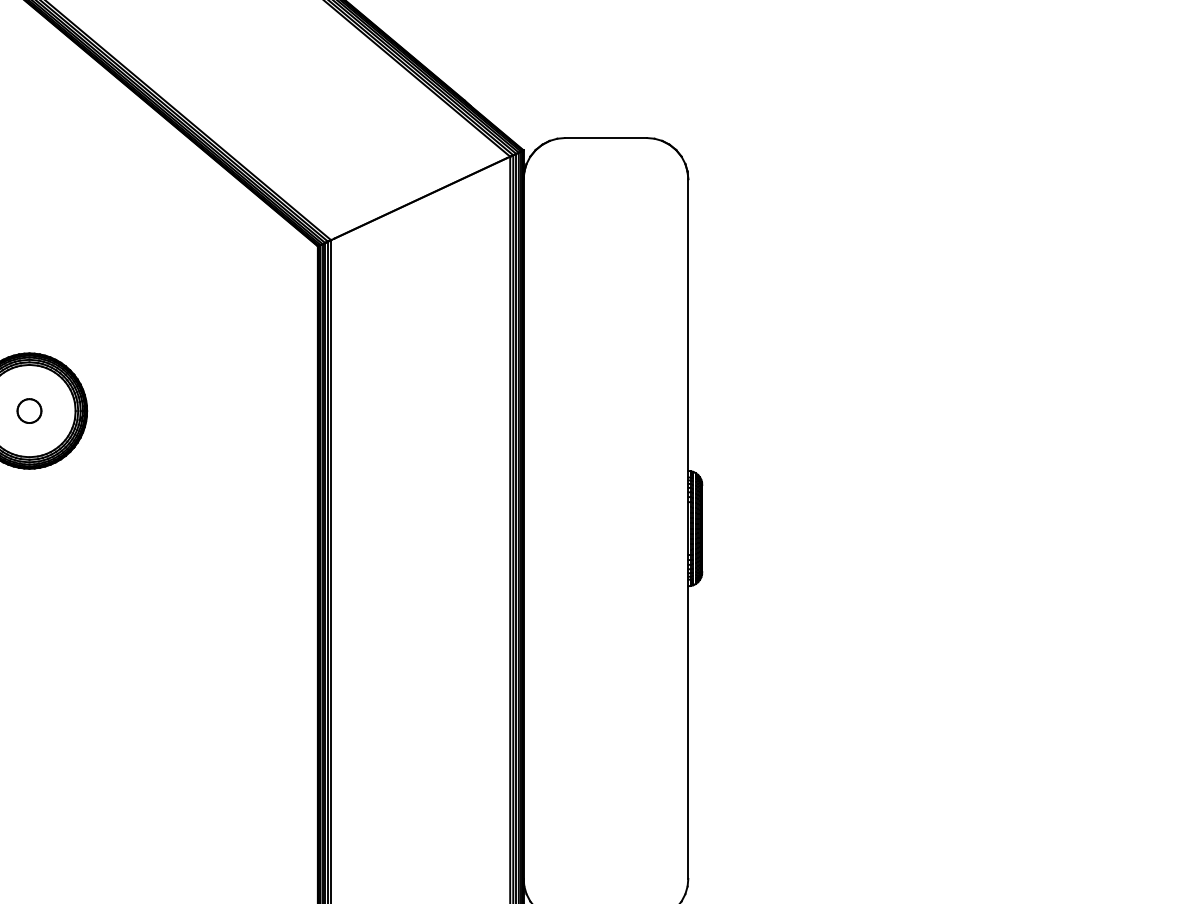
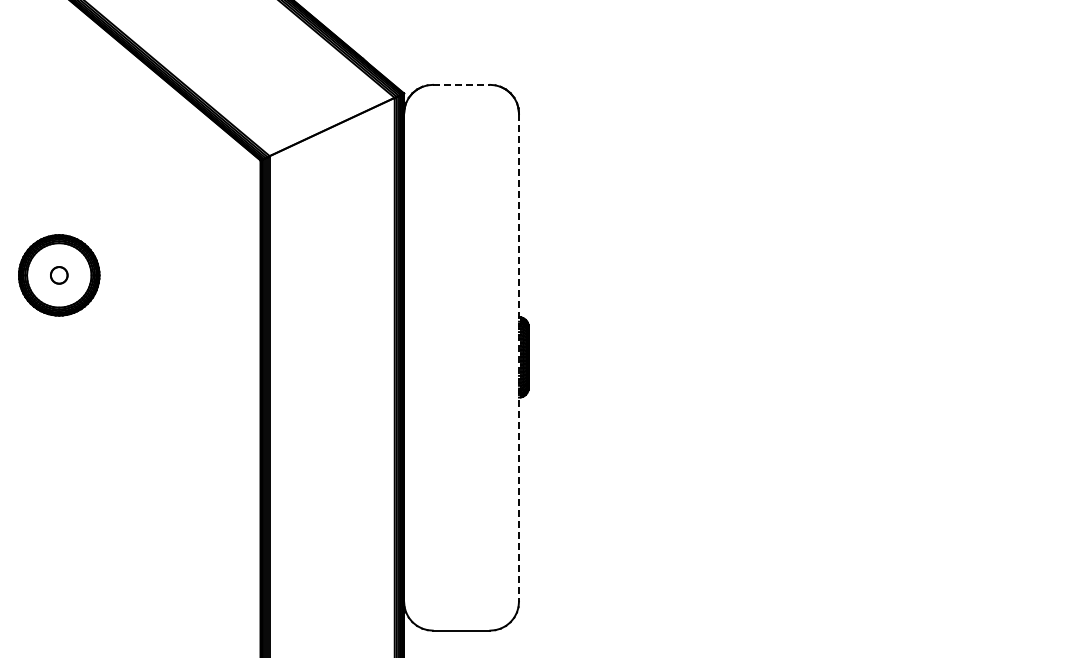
line: (605, 137) -> (461, 84), solid -> dashed
line: (688, 530) -> (519, 358), solid -> dashed

